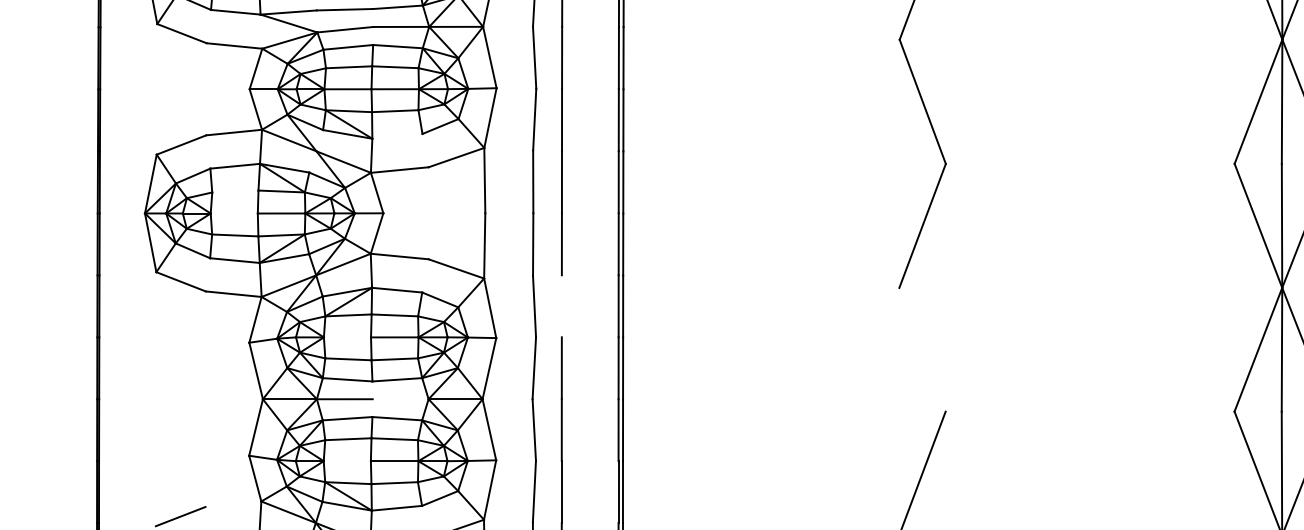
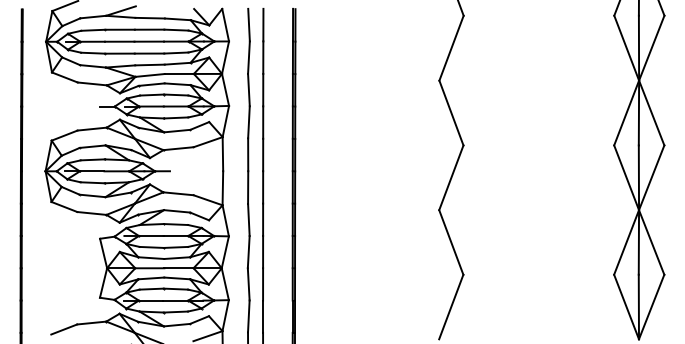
line: (397, 135) -> (177, 130), added
line: (234, 190) -> (92, 159), added
line: (232, 213) -> (91, 171), added
line: (562, 305) -> (263, 219), added
line: (346, 338) -> (150, 236), added
line: (922, 349) -> (451, 242), added
line: (399, 399) -> (178, 268), added
line: (346, 461) -> (150, 300), added
line: (232, 503) -> (91, 322), added

